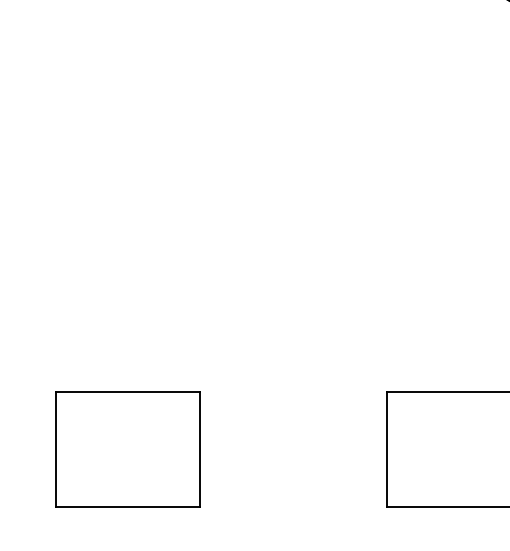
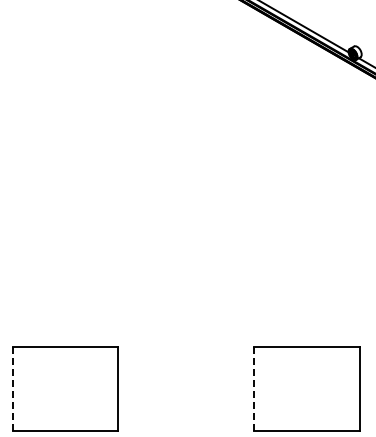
line: (55, 449) -> (12, 388), solid -> dashed
line: (386, 449) -> (254, 388), solid -> dashed

